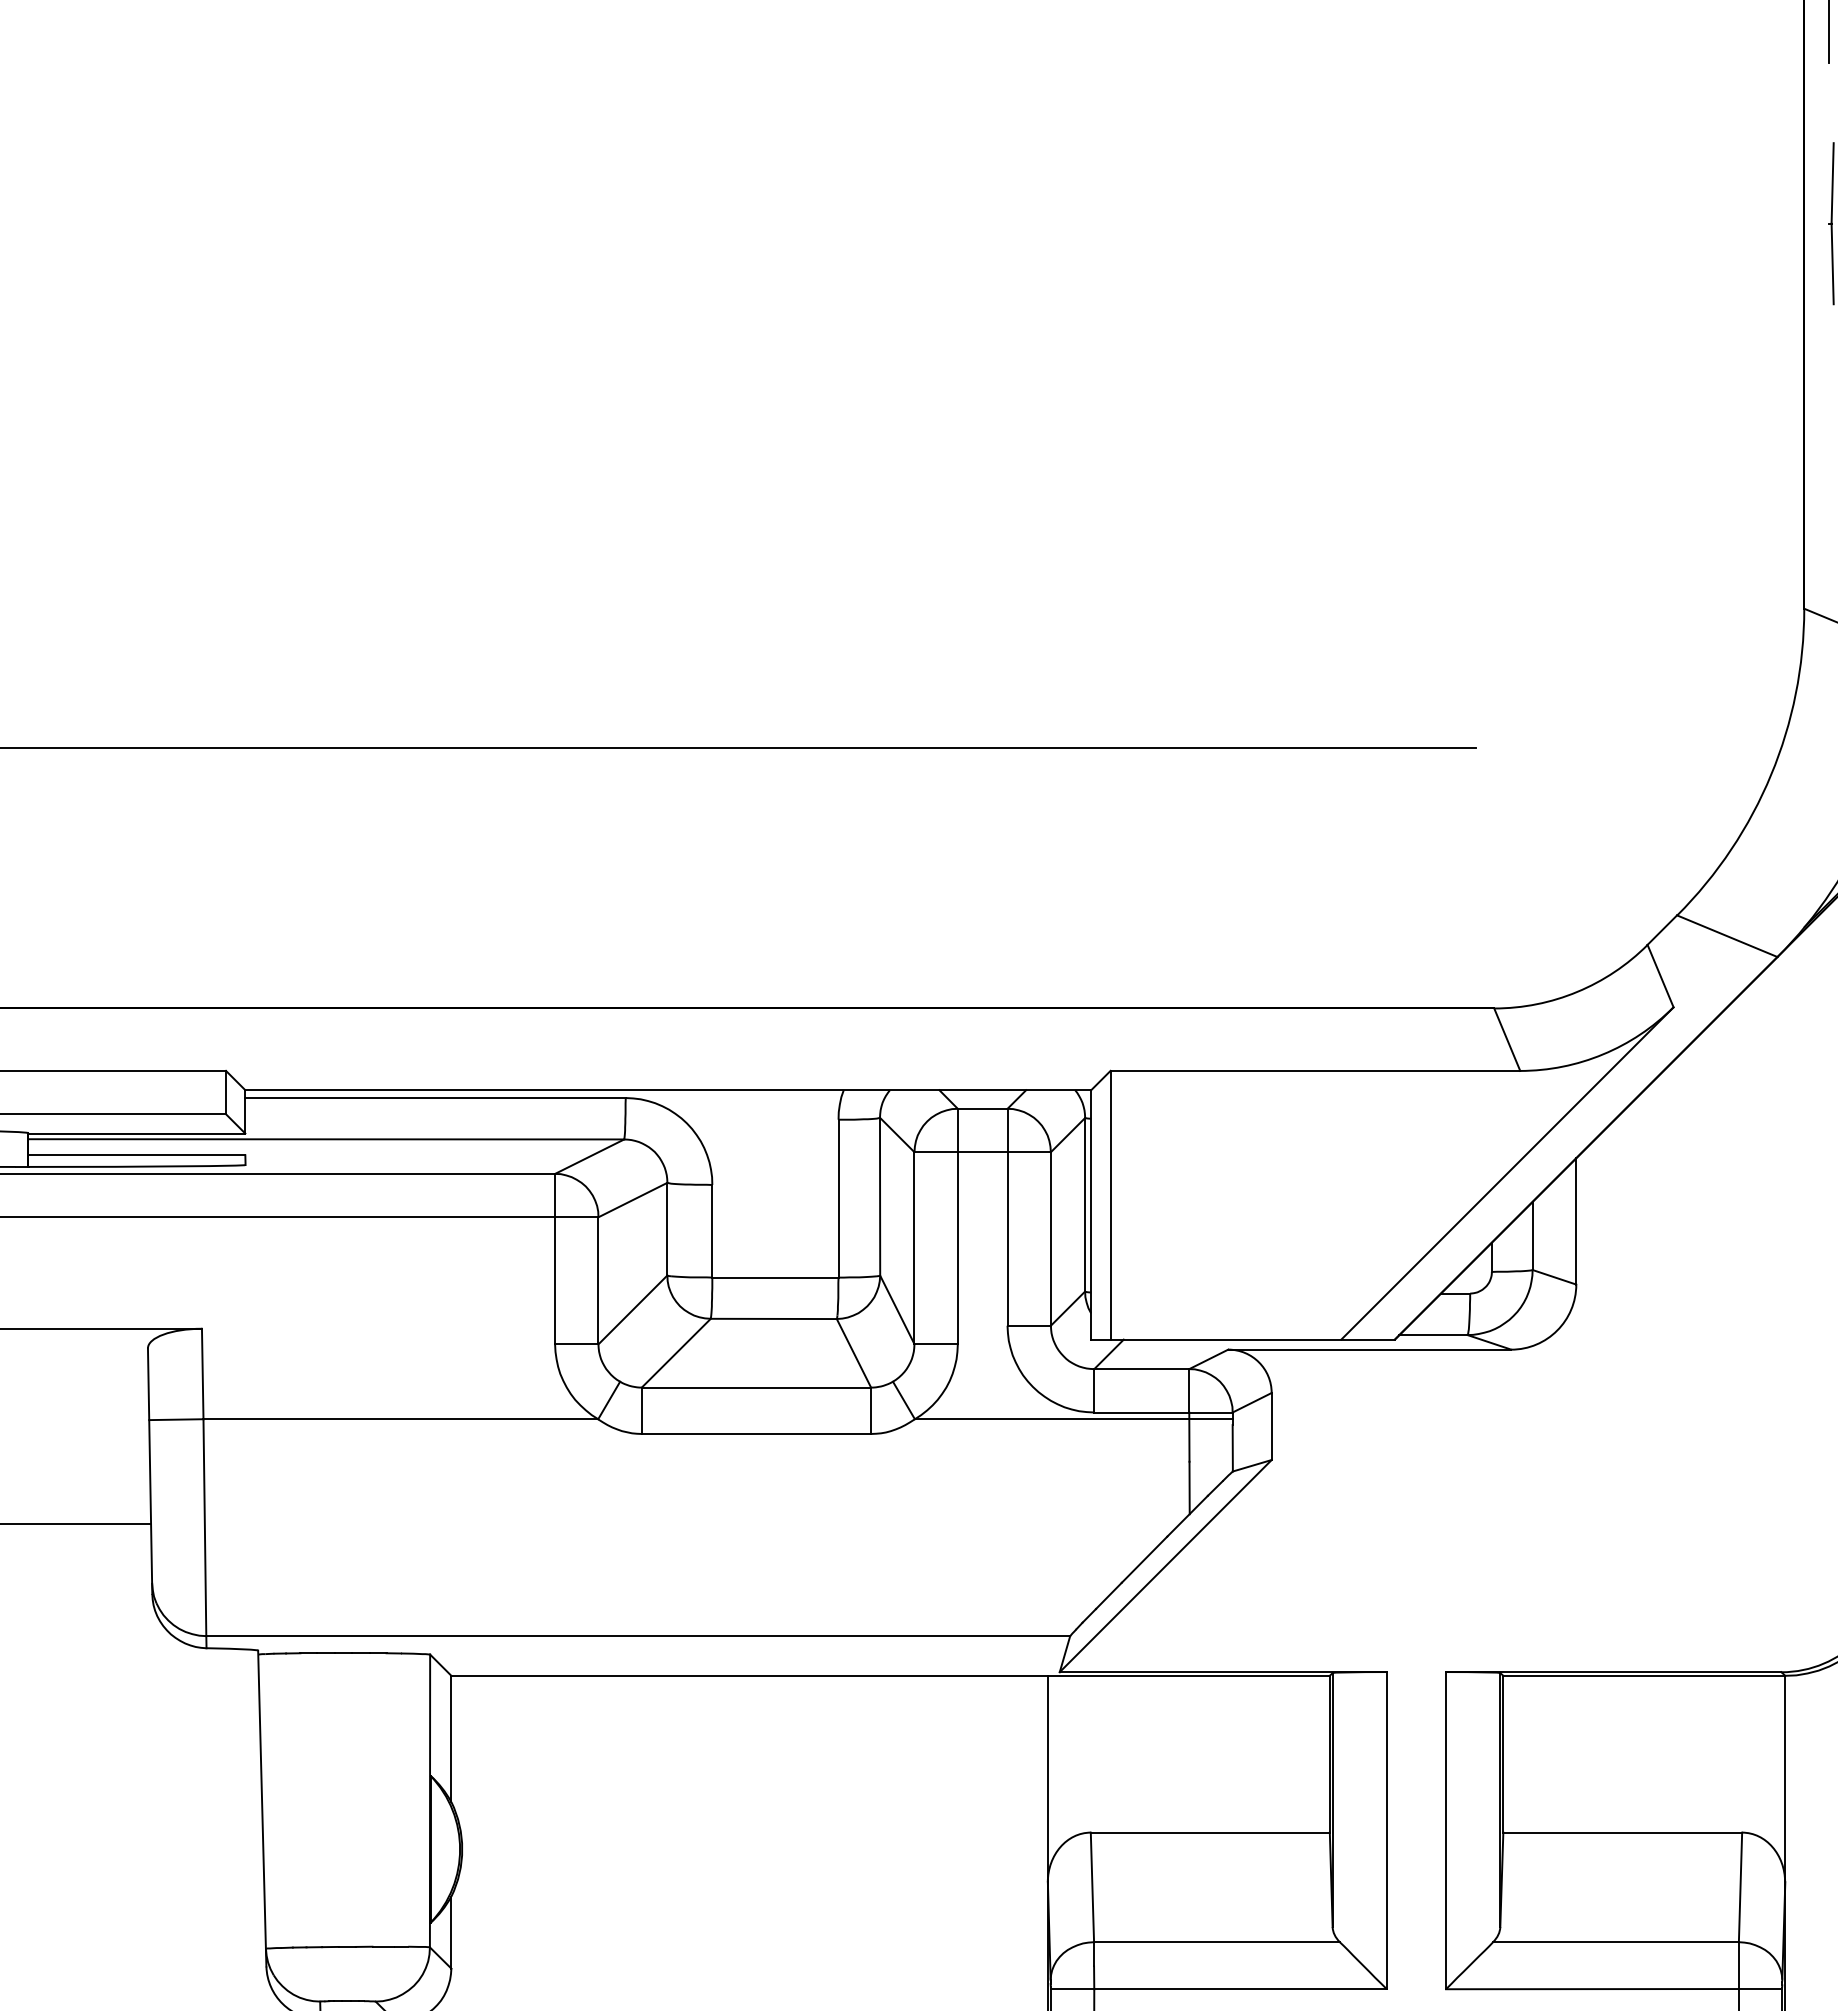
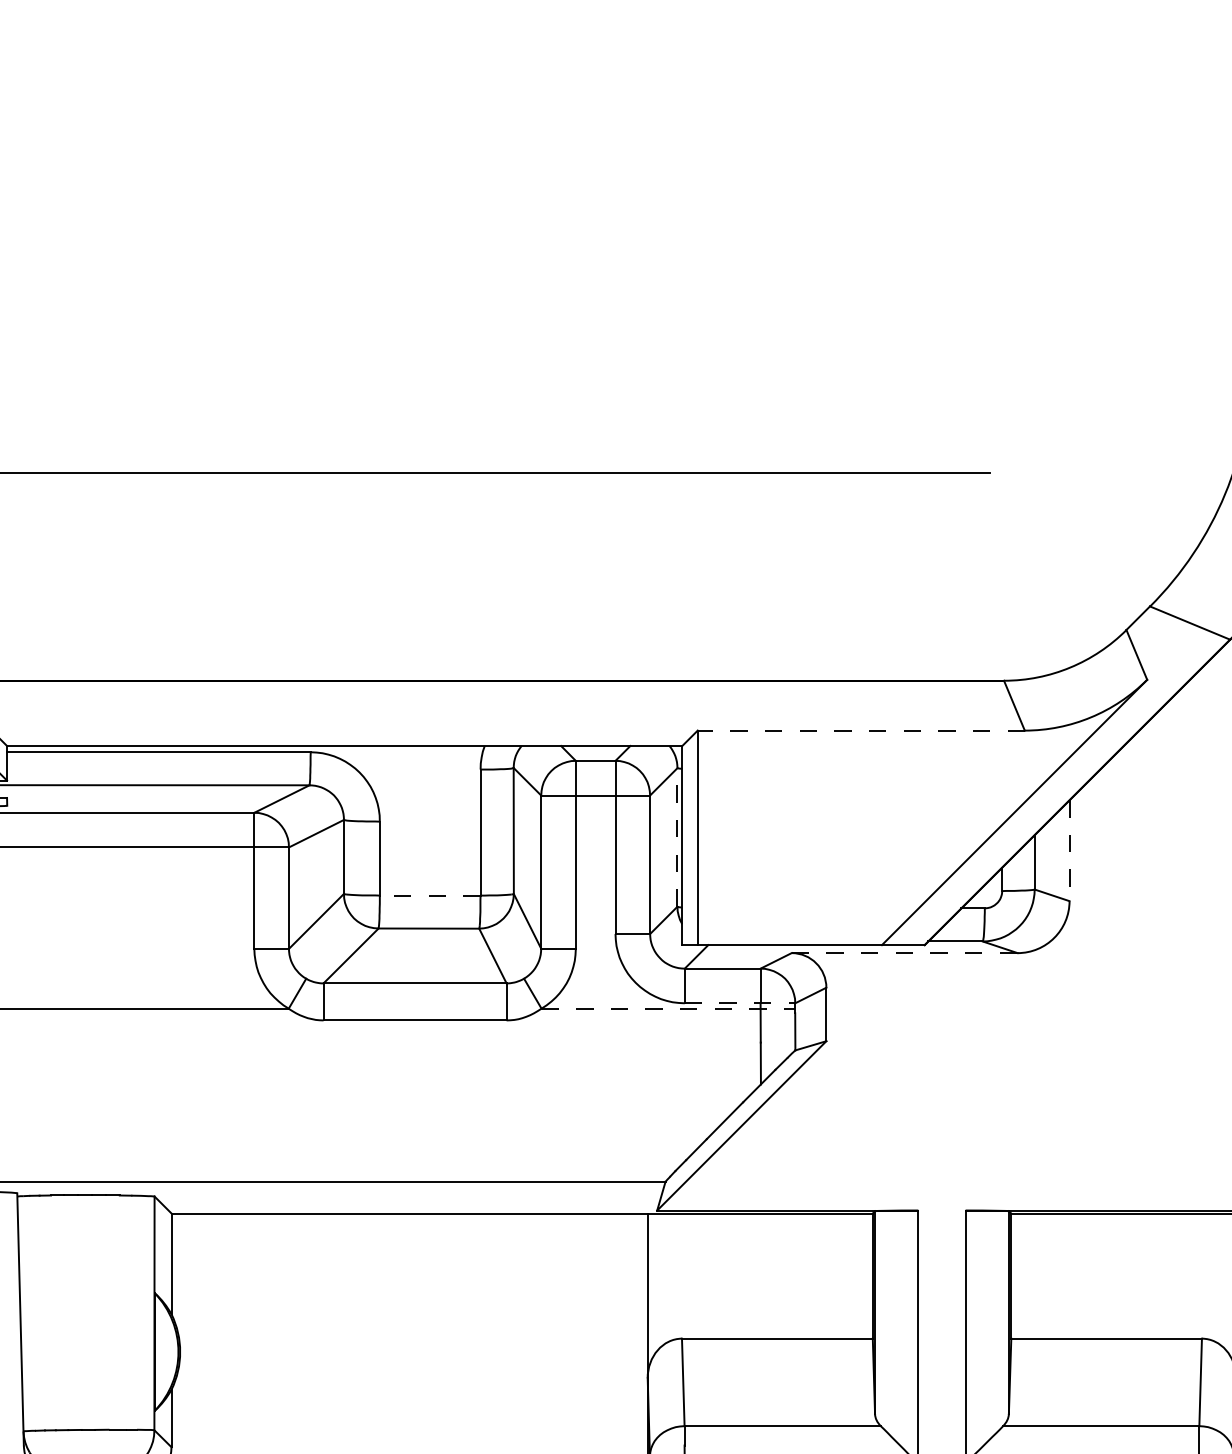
line: (1315, 1070) -> (861, 730), solid -> dashed
line: (1085, 1204) -> (677, 837), solid -> dashed
line: (1576, 1221) -> (1069, 850), solid -> dashed
line: (774, 1277) -> (429, 895), solid -> dashed
line: (1370, 1349) -> (905, 952), solid -> dashed
line: (1163, 1412) -> (740, 1003), solid -> dashed
line: (1073, 1419) -> (668, 1008), solid -> dashed

